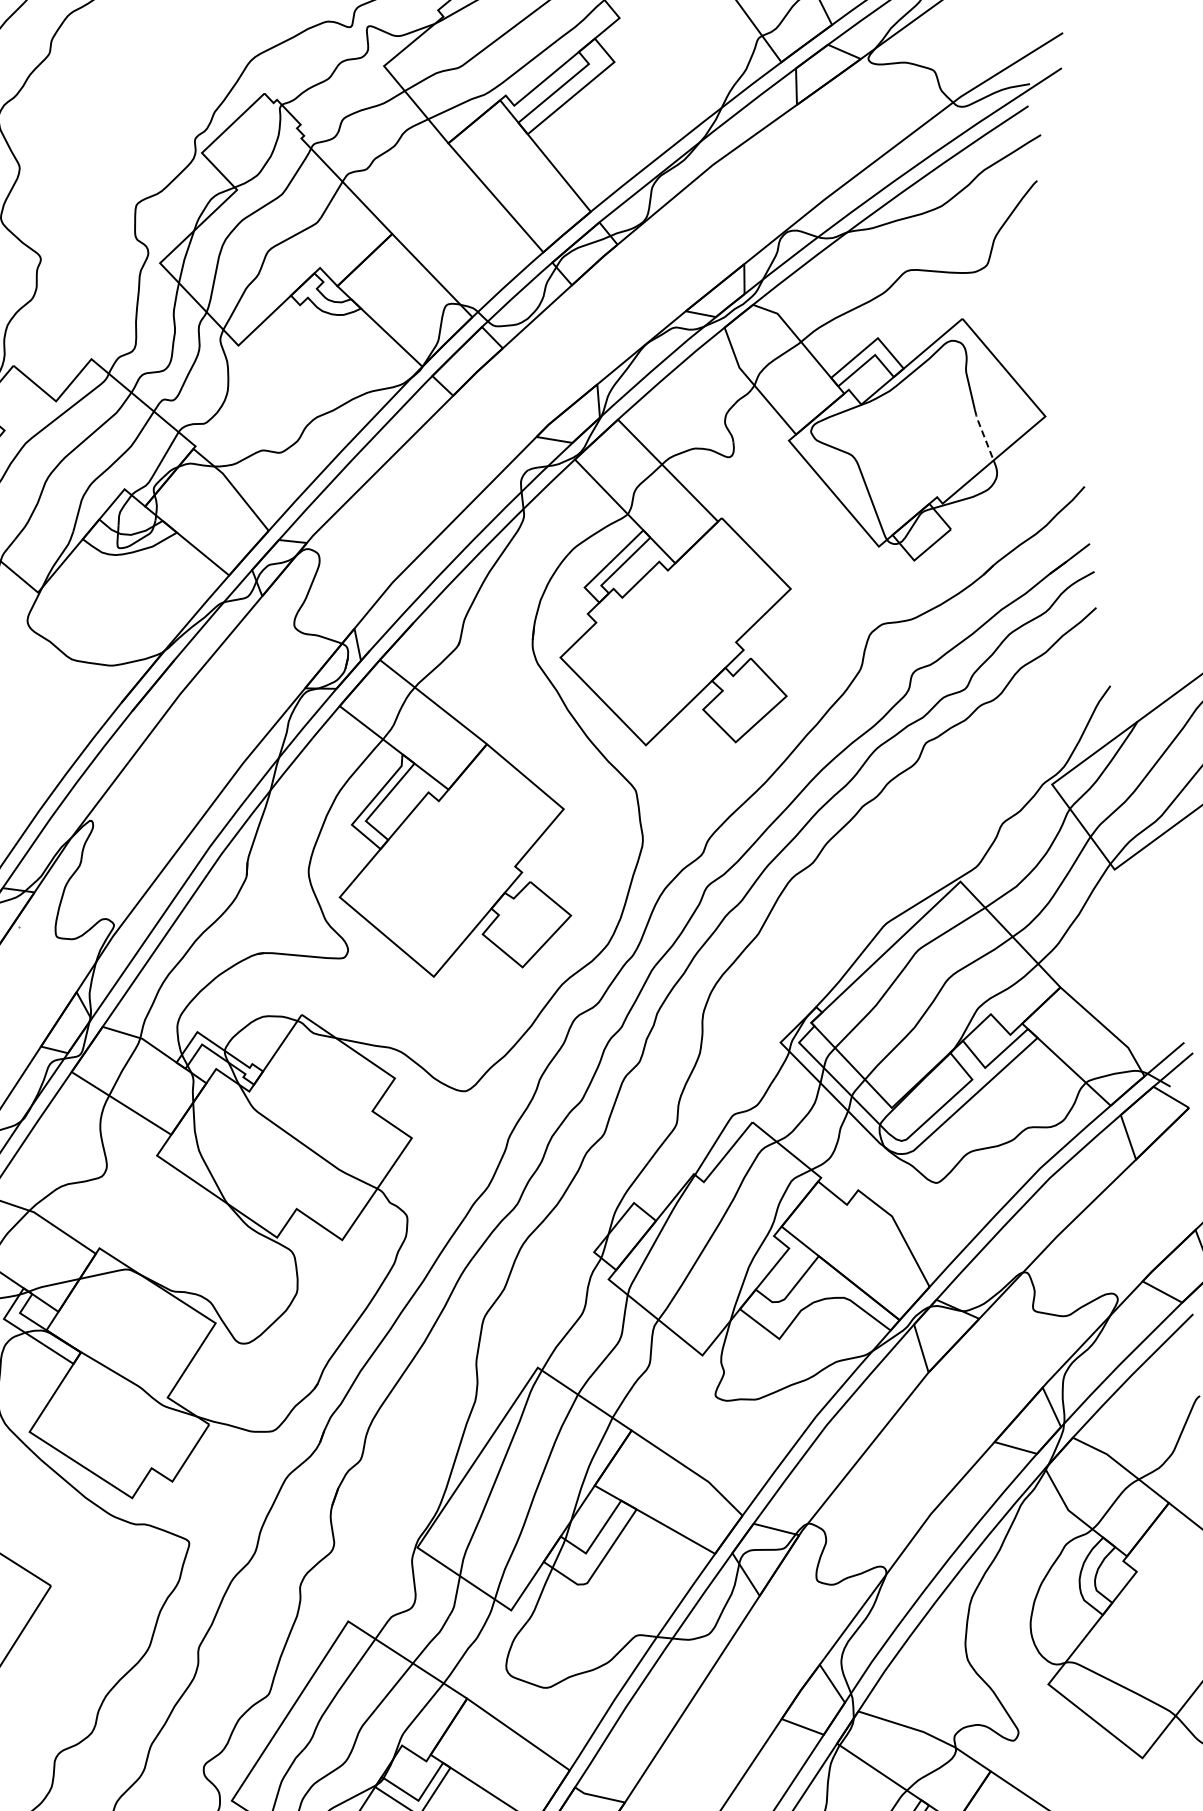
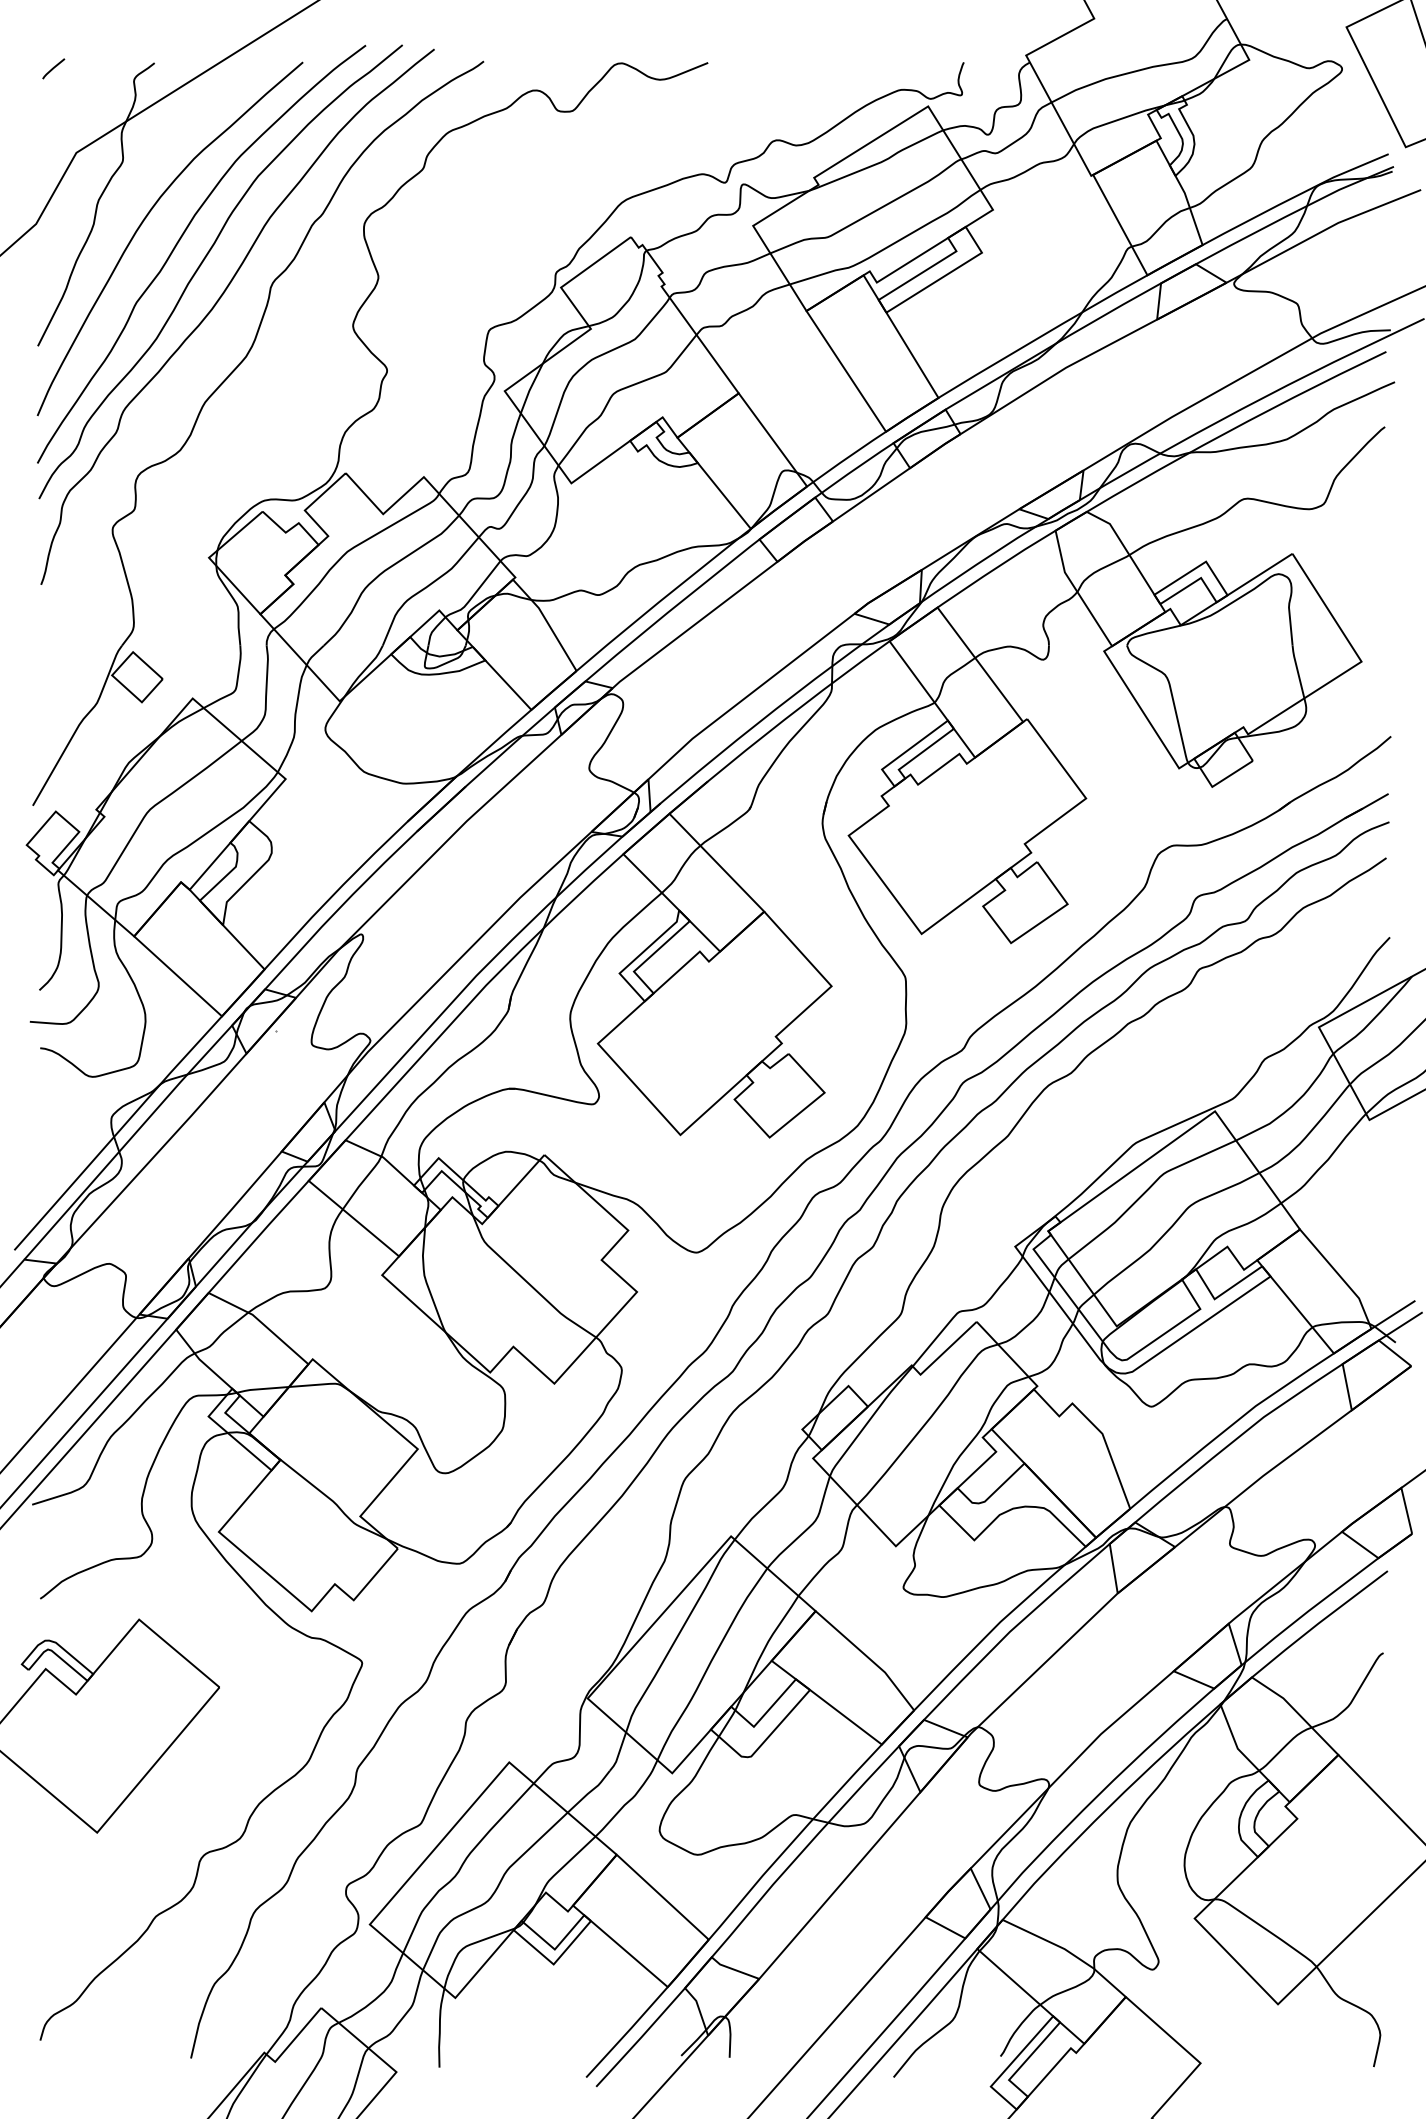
line: (983, 433) -> (1297, 670), dashed -> solid

